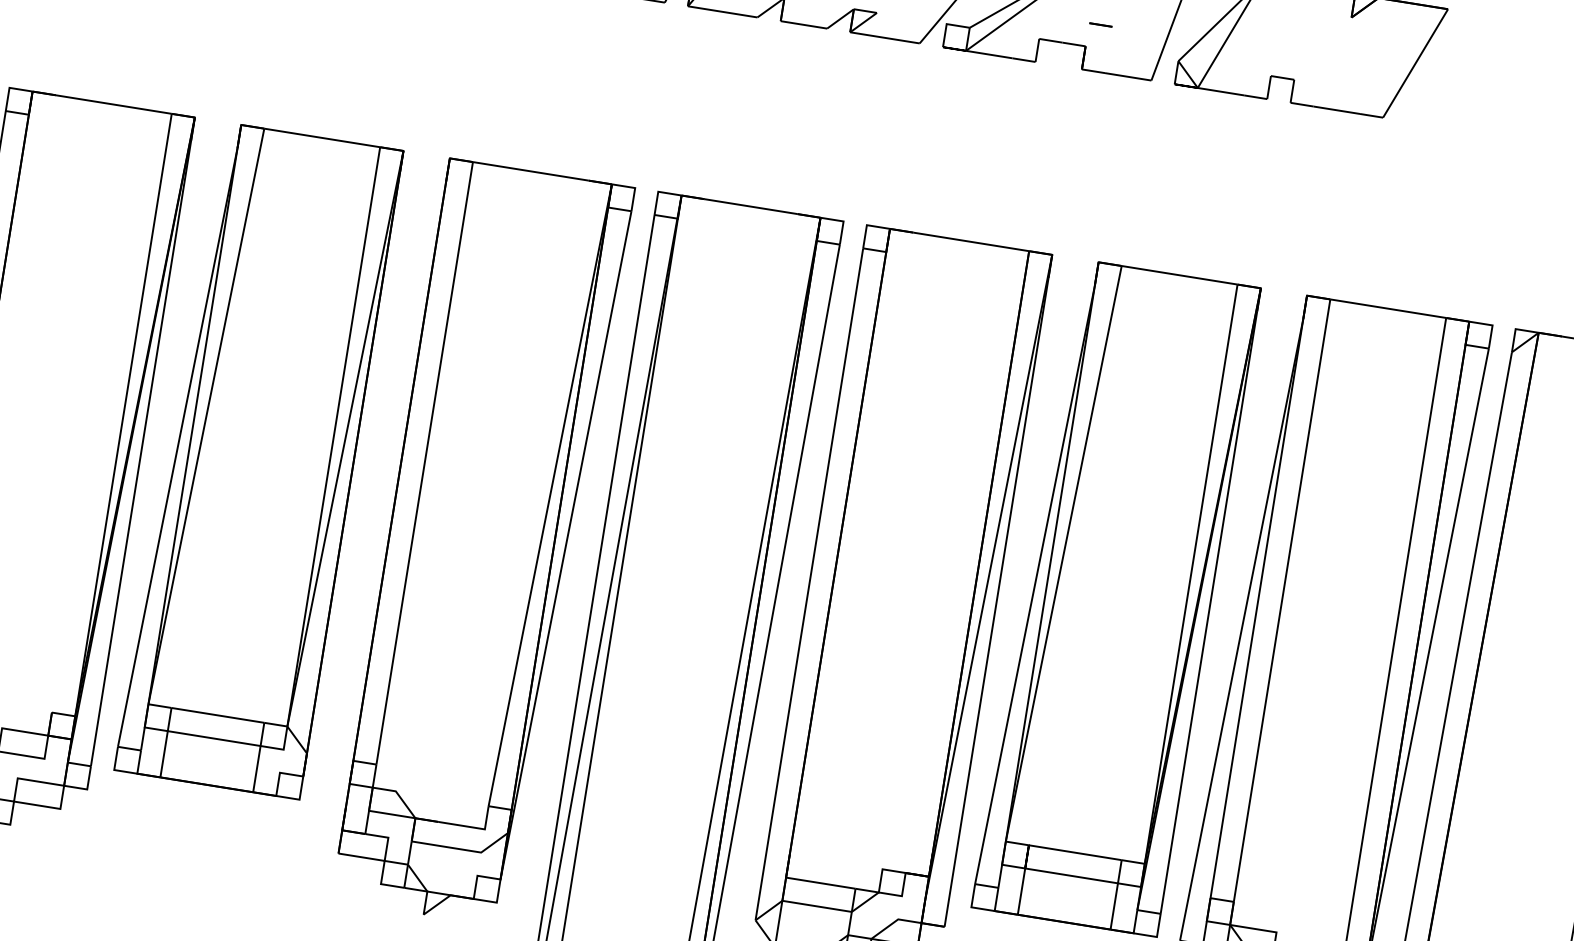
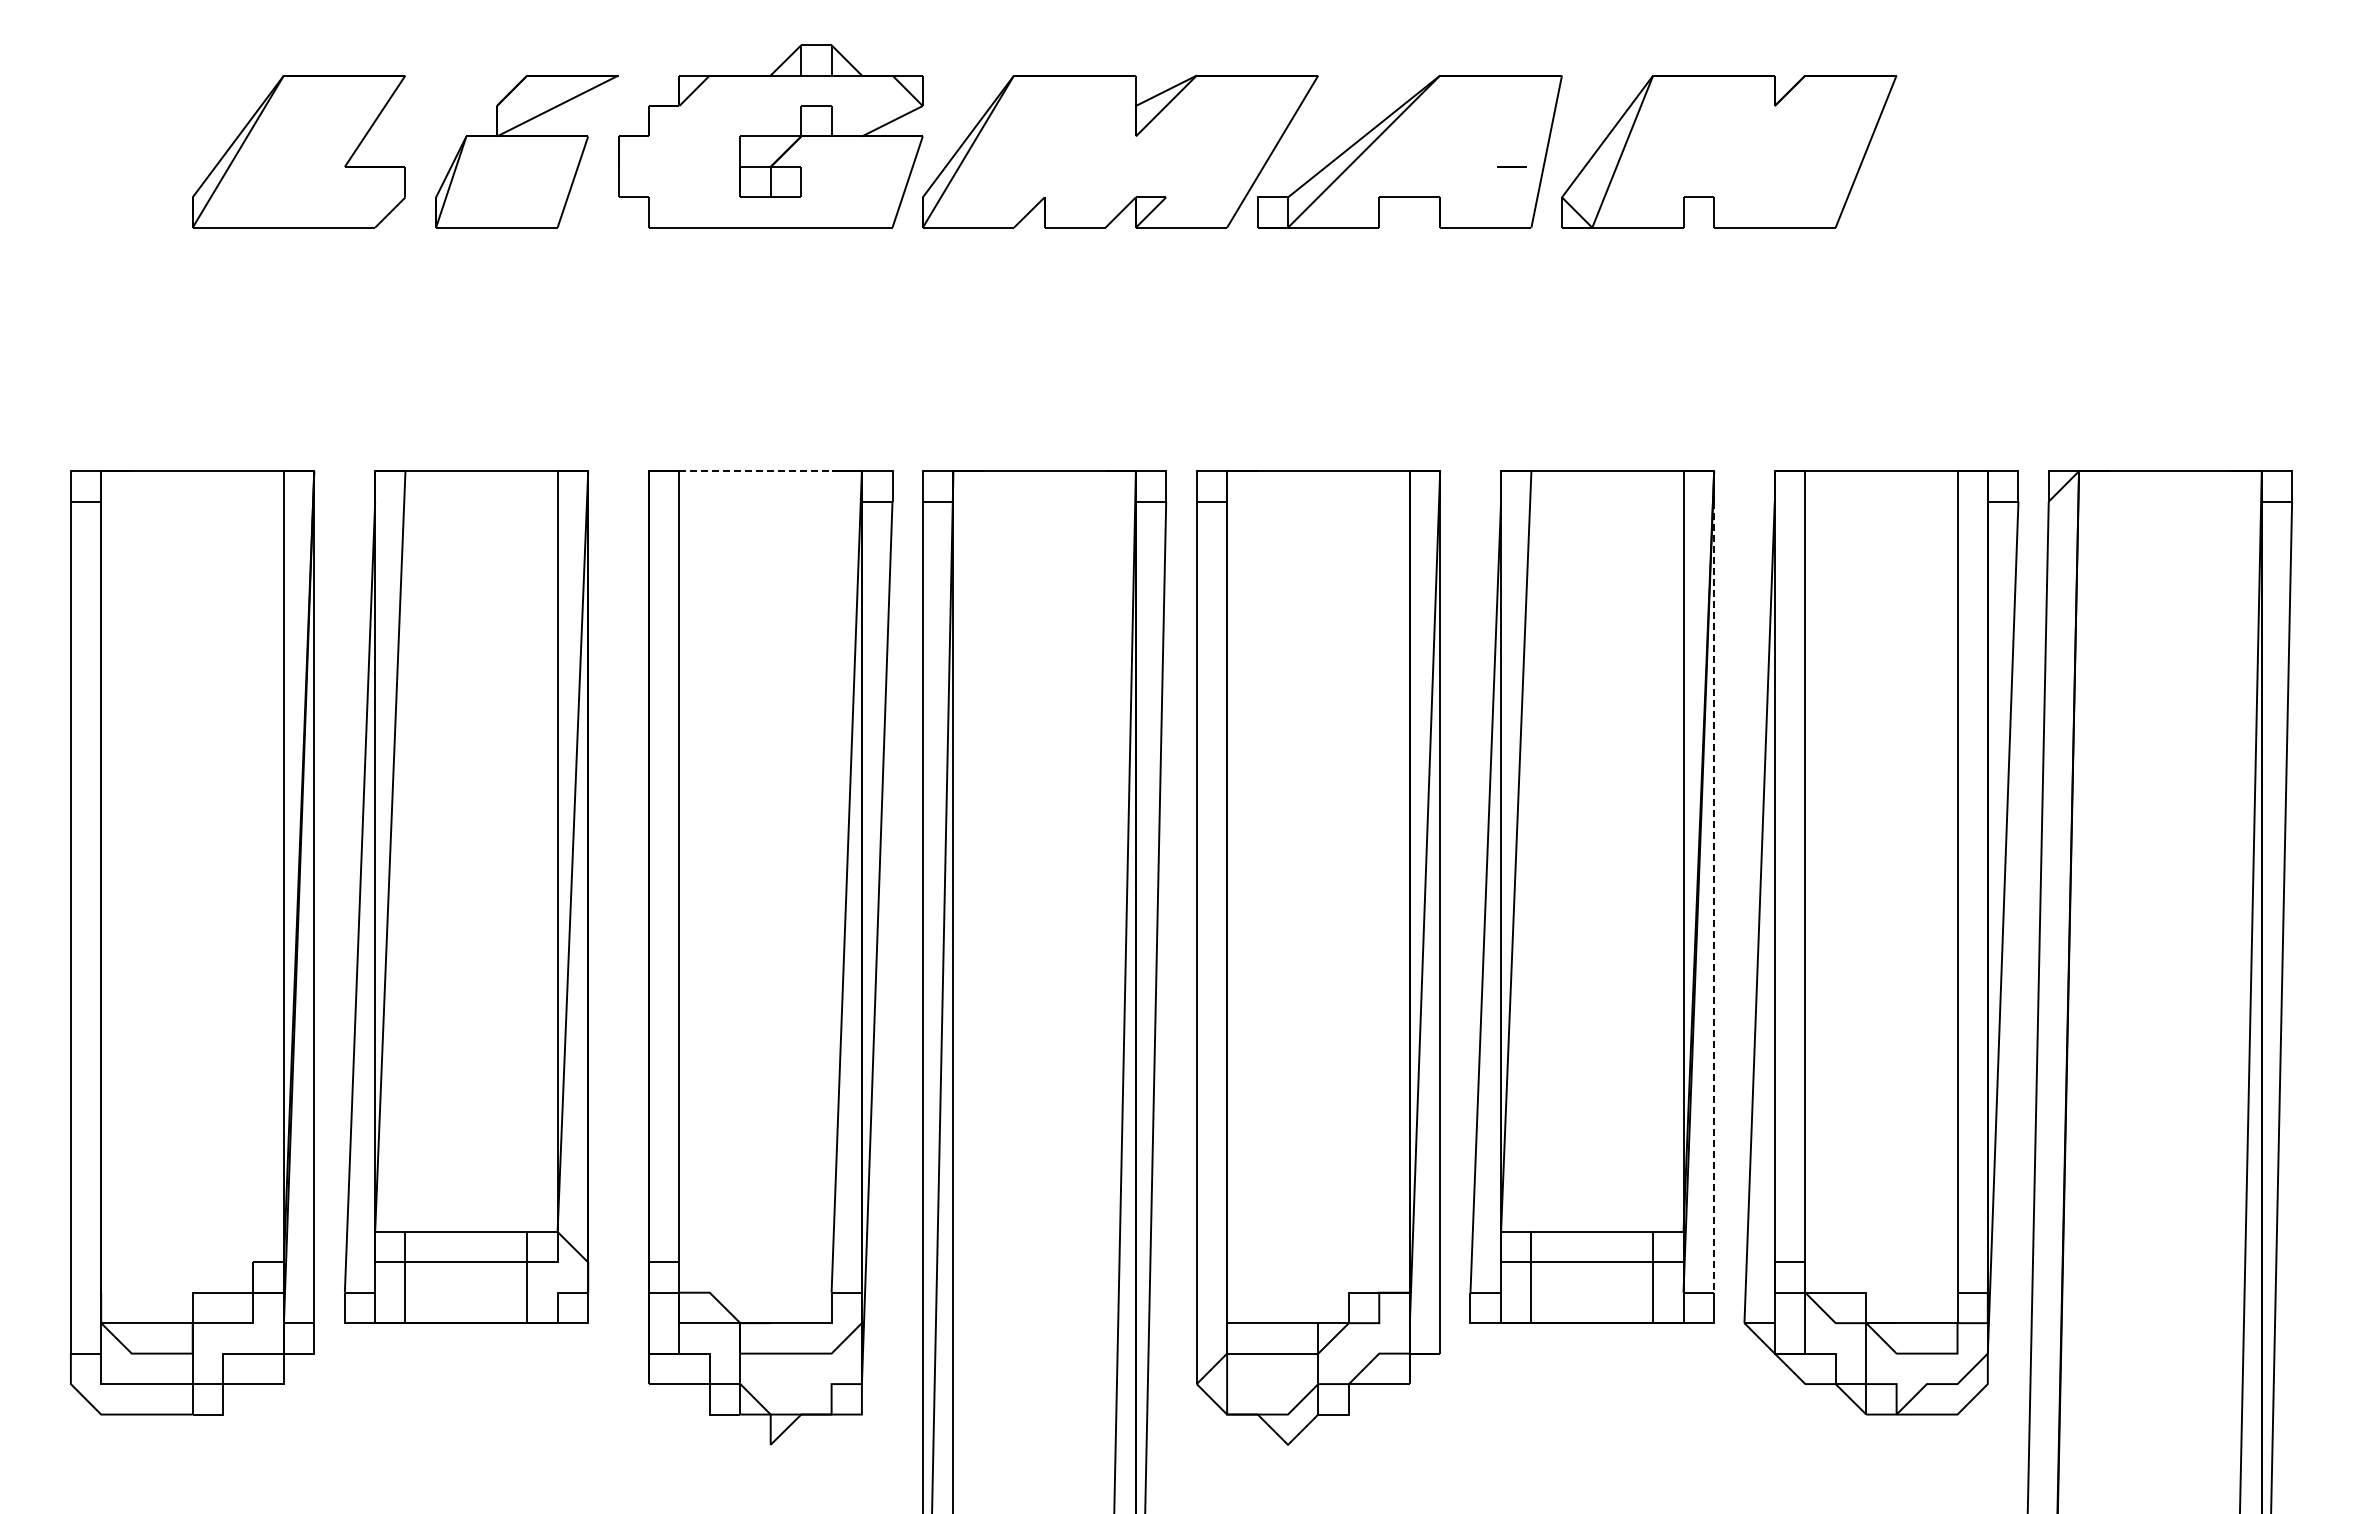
line: (1100, 24) -> (1511, 166), moved
line: (531, 171) -> (756, 471), solid -> dashed
line: (1209, 612) -> (1714, 897), solid -> dashed

